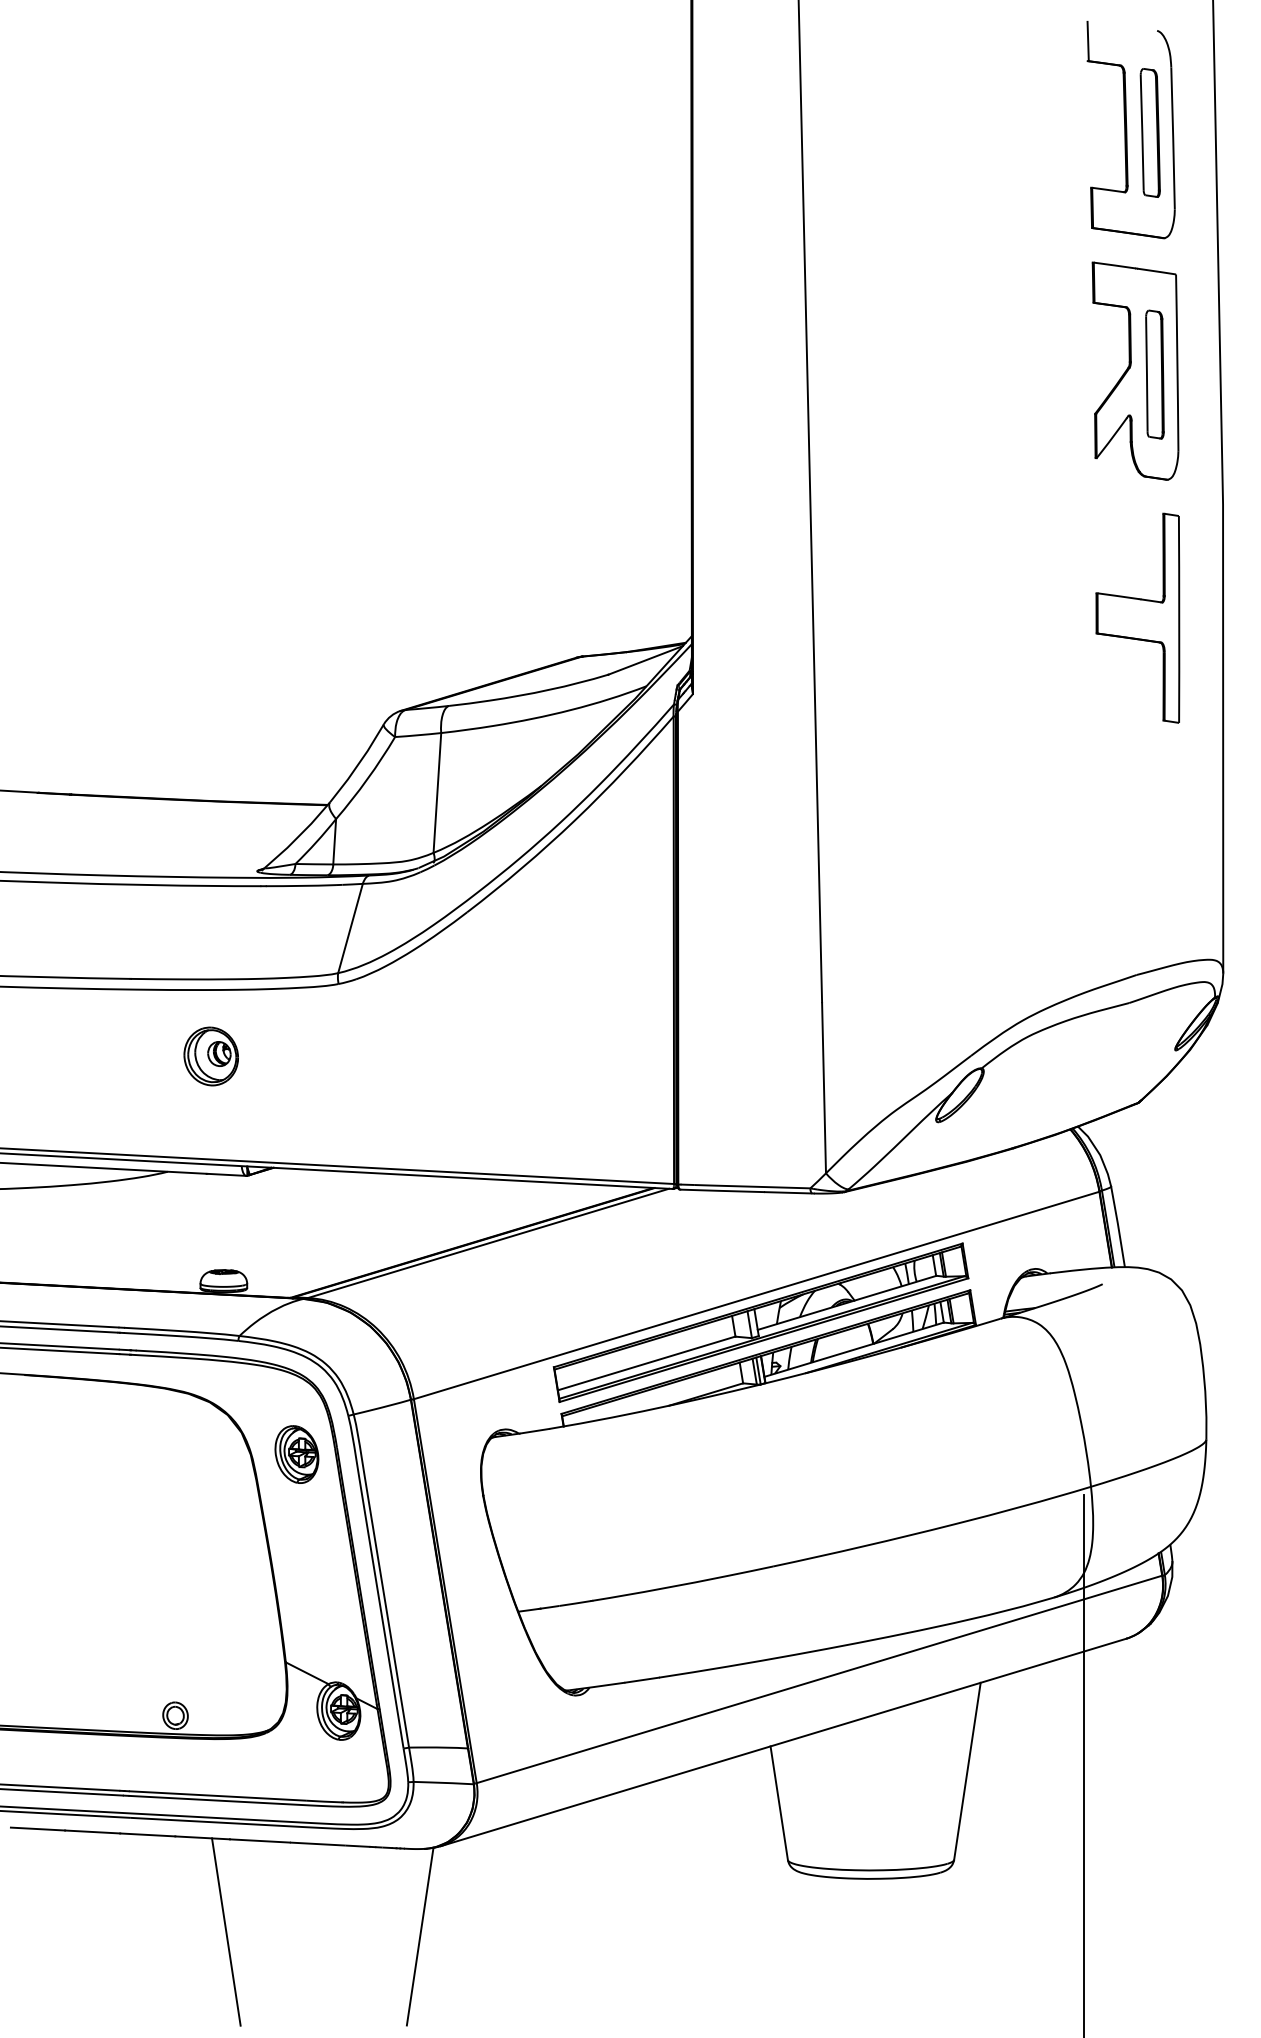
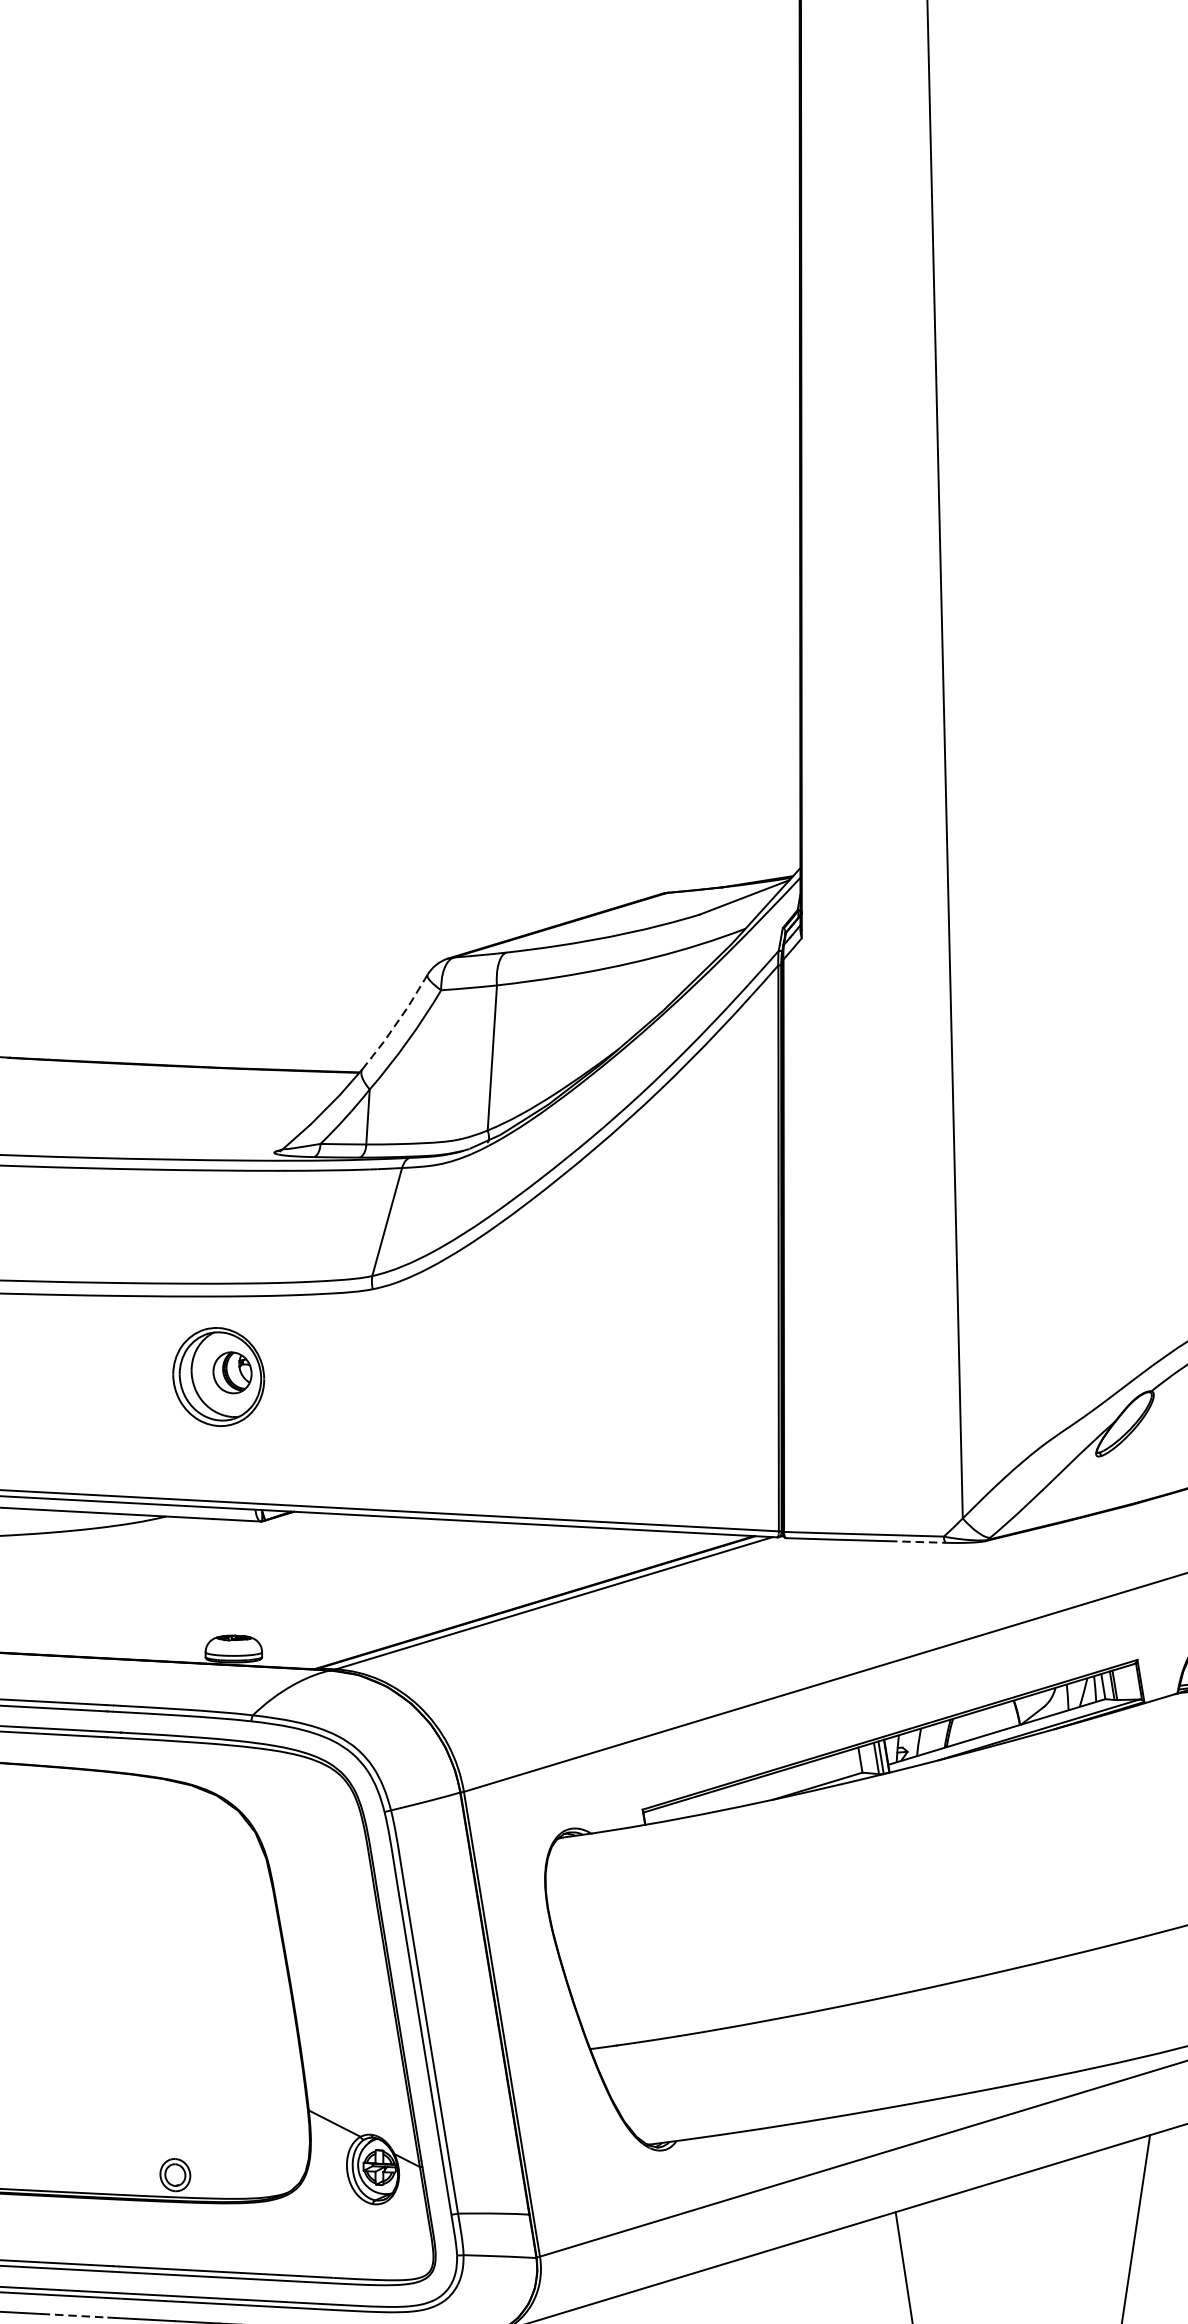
line: (358, 764) -> (396, 1023), solid -> dashed
part: (210, 1056) -> (217, 1376), size x1.4
line: (789, 1192) -> (918, 1541), solid -> dashed
part: (760, 1322) -> (883, 1699), removed
part: (296, 1454) -> (321, 1858), removed
line: (92, 1831) -> (74, 2315), solid -> dashed

